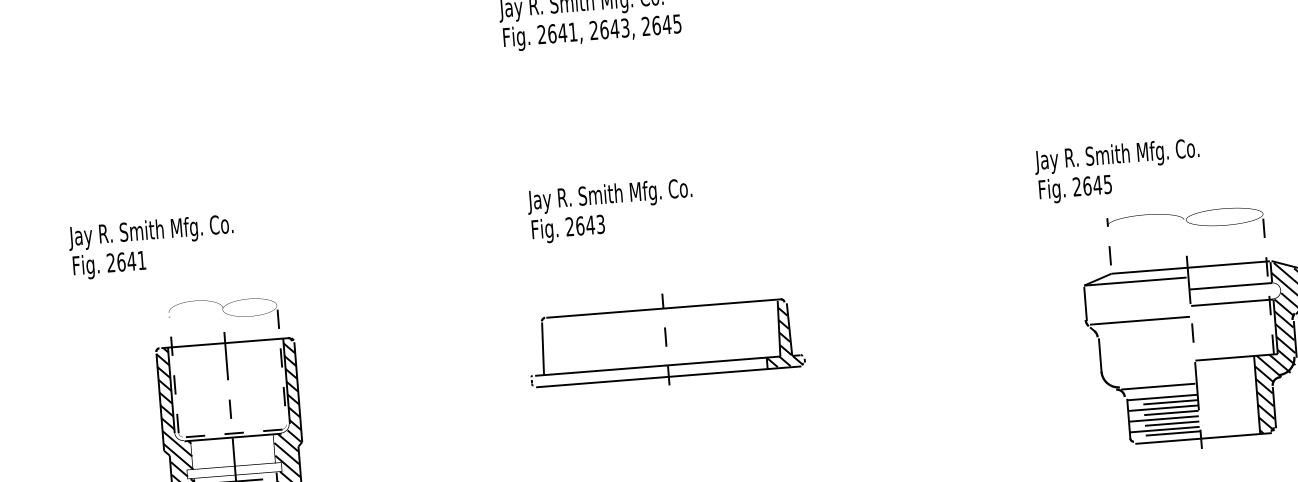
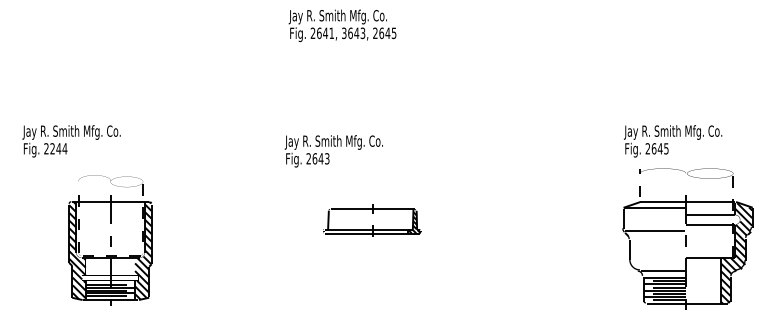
text: (594, 30) -> (344, 33), 2643, -> 3643,
text: (1118, 171) -> (673, 141), moved
text: (610, 211) -> (333, 151), moved
text: (131, 260) -> (58, 148), 2641 -> 2244
part: (665, 339) -> (372, 220), size x0.6

